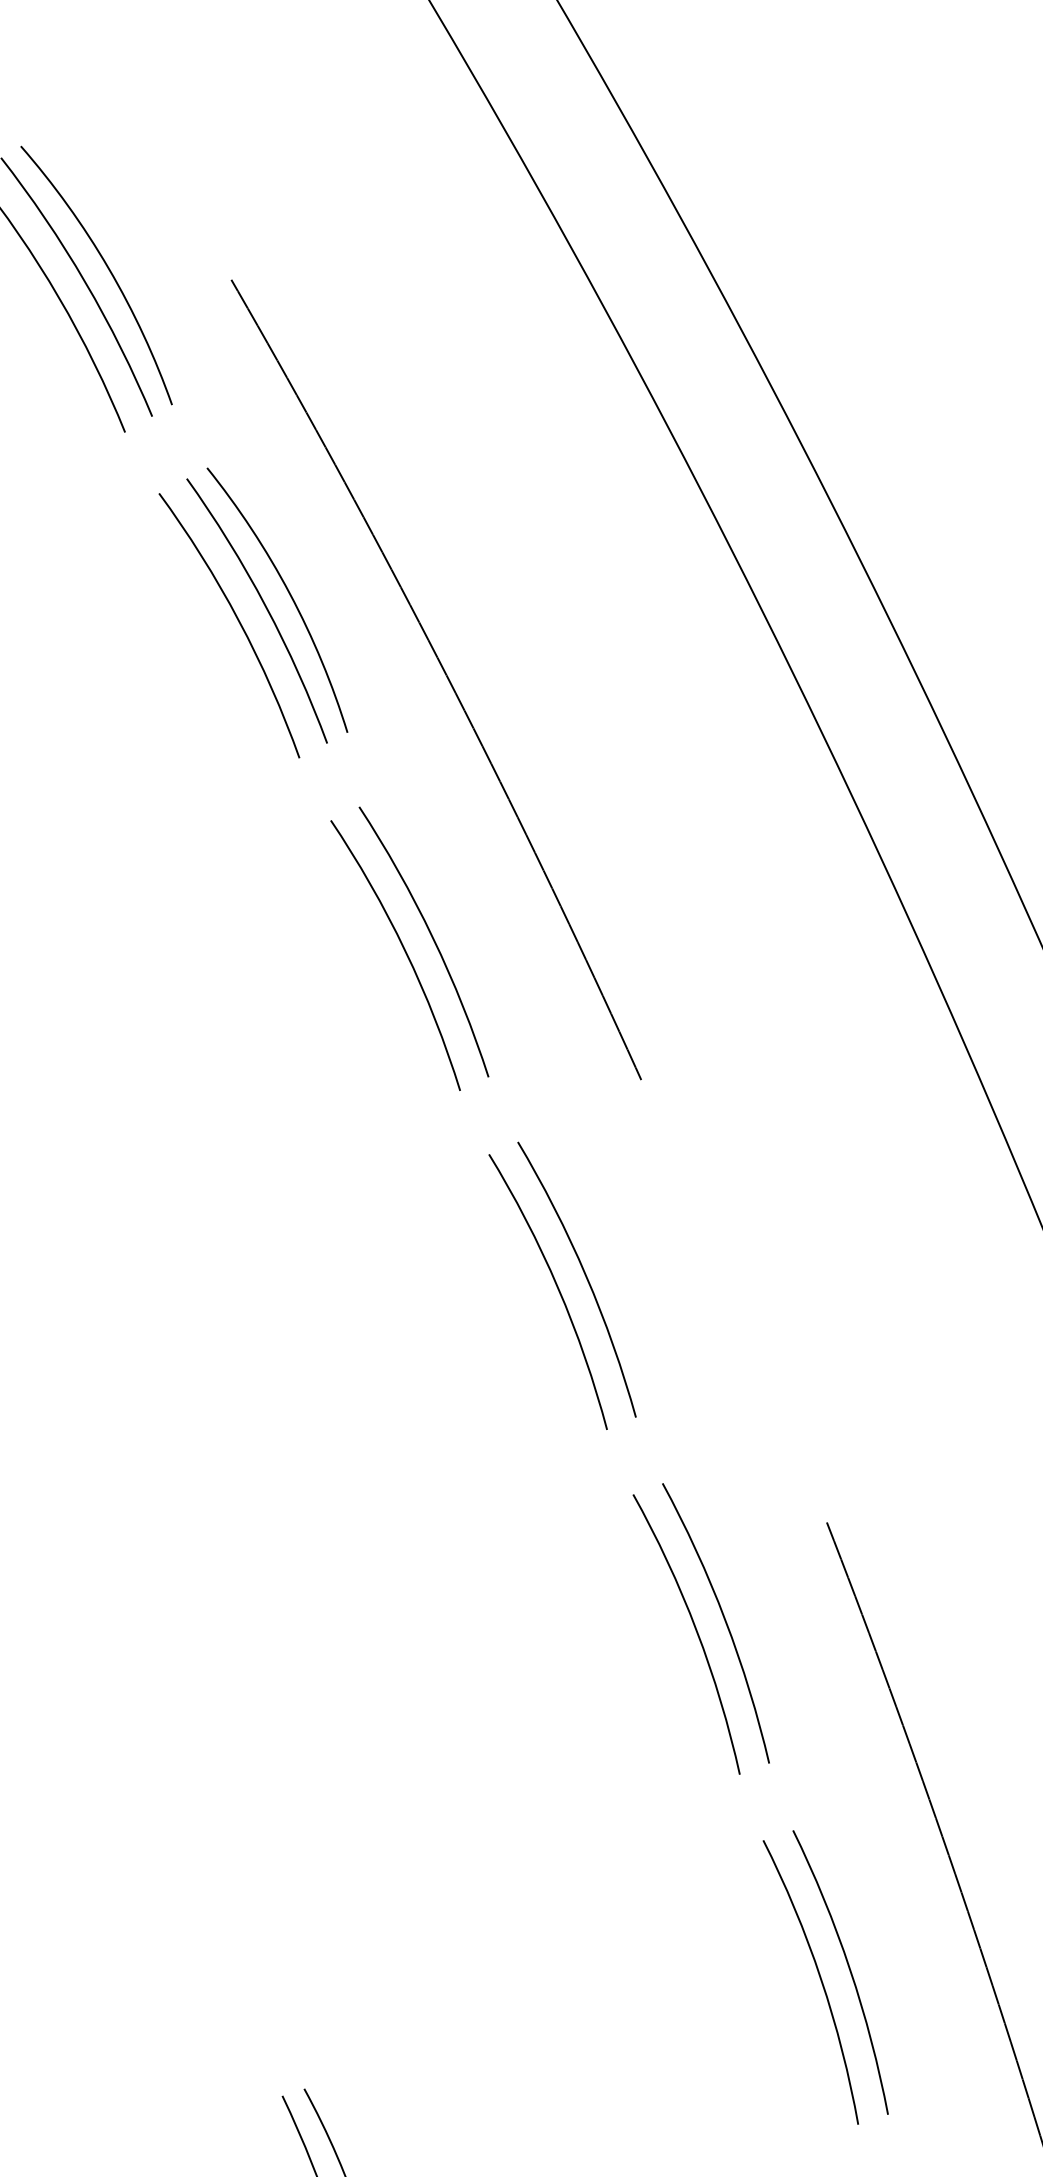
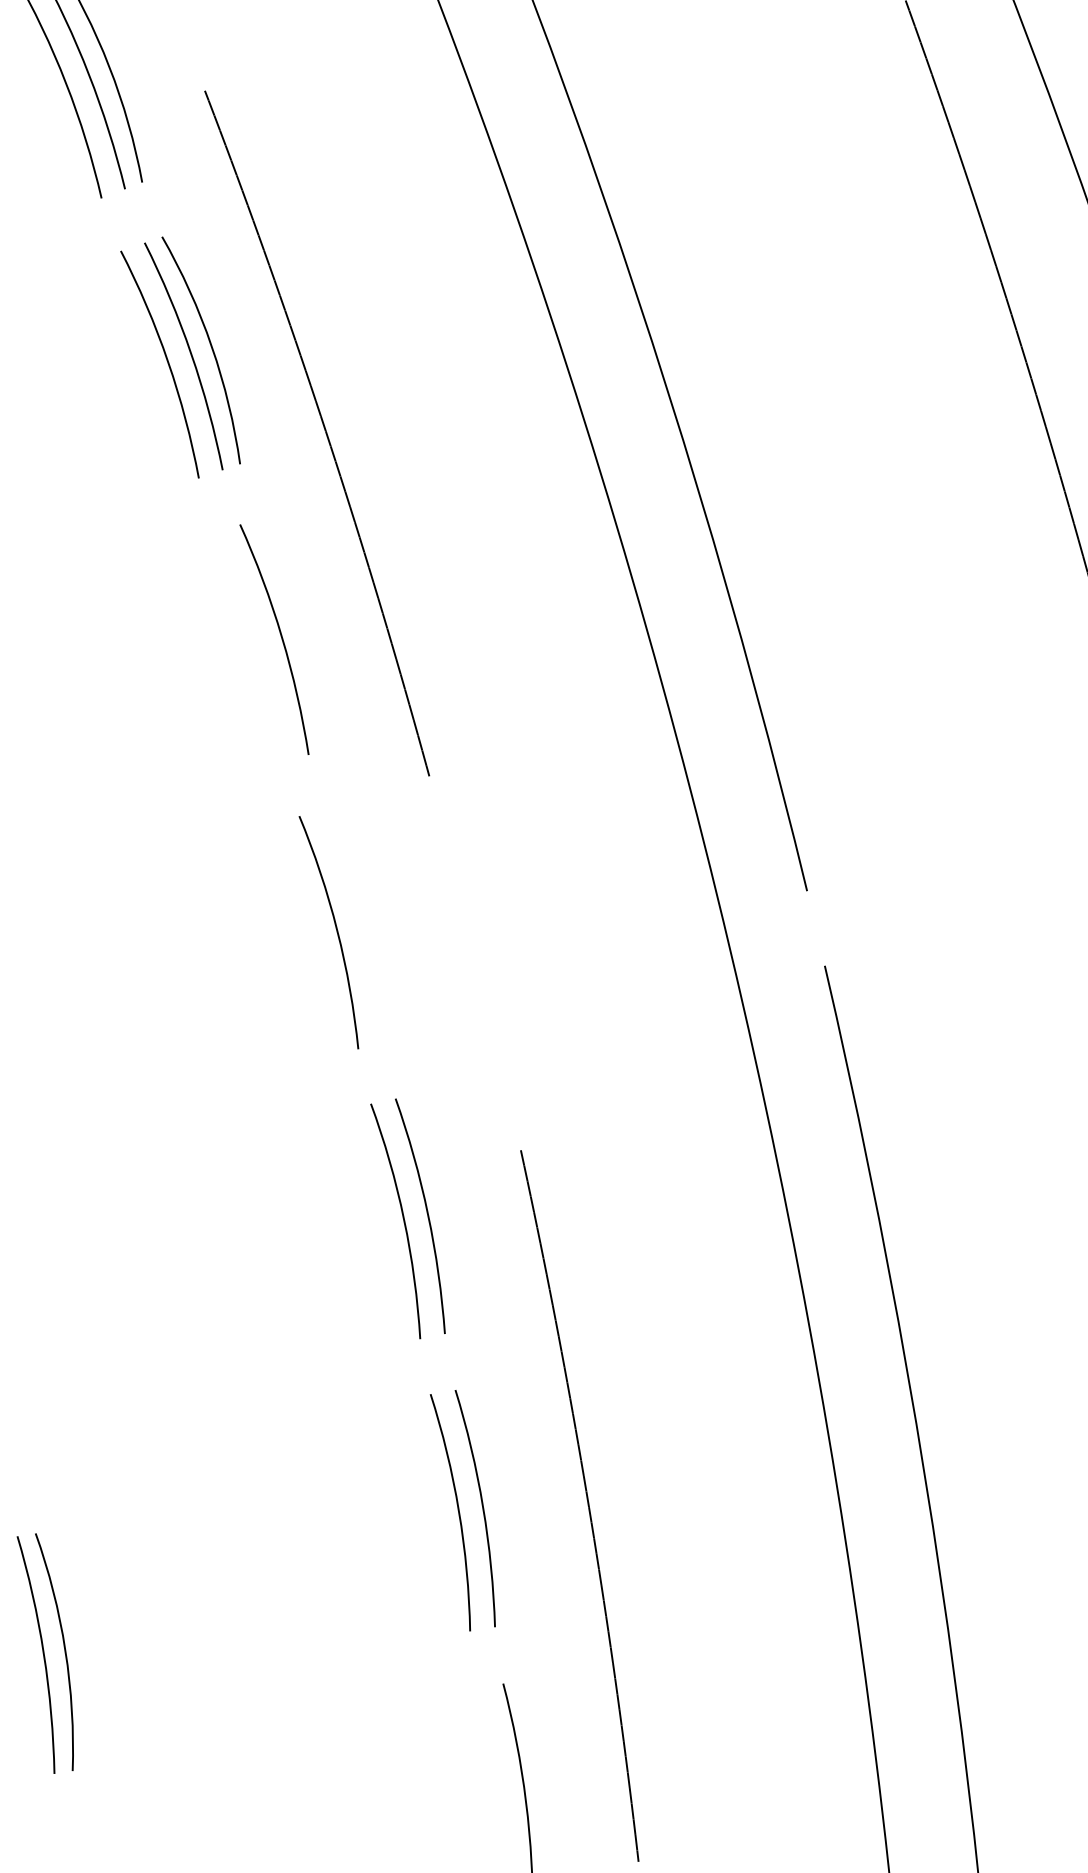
arc: (404, 952) -> (257, 645), removed
arc: (584, 1274) -> (359, 923), removed

